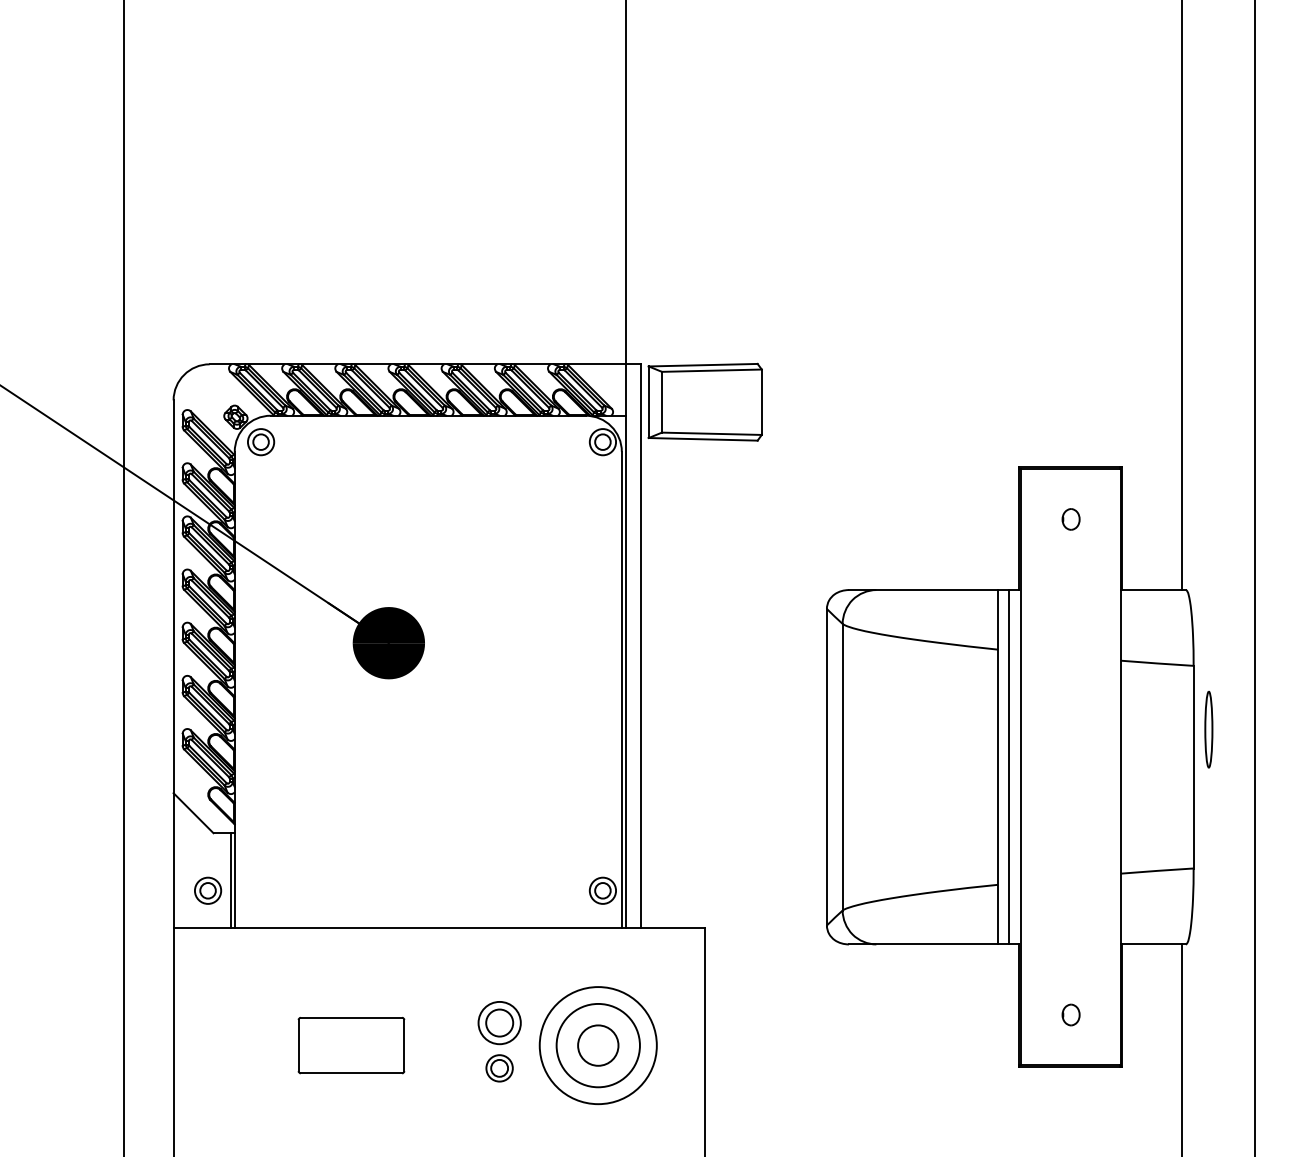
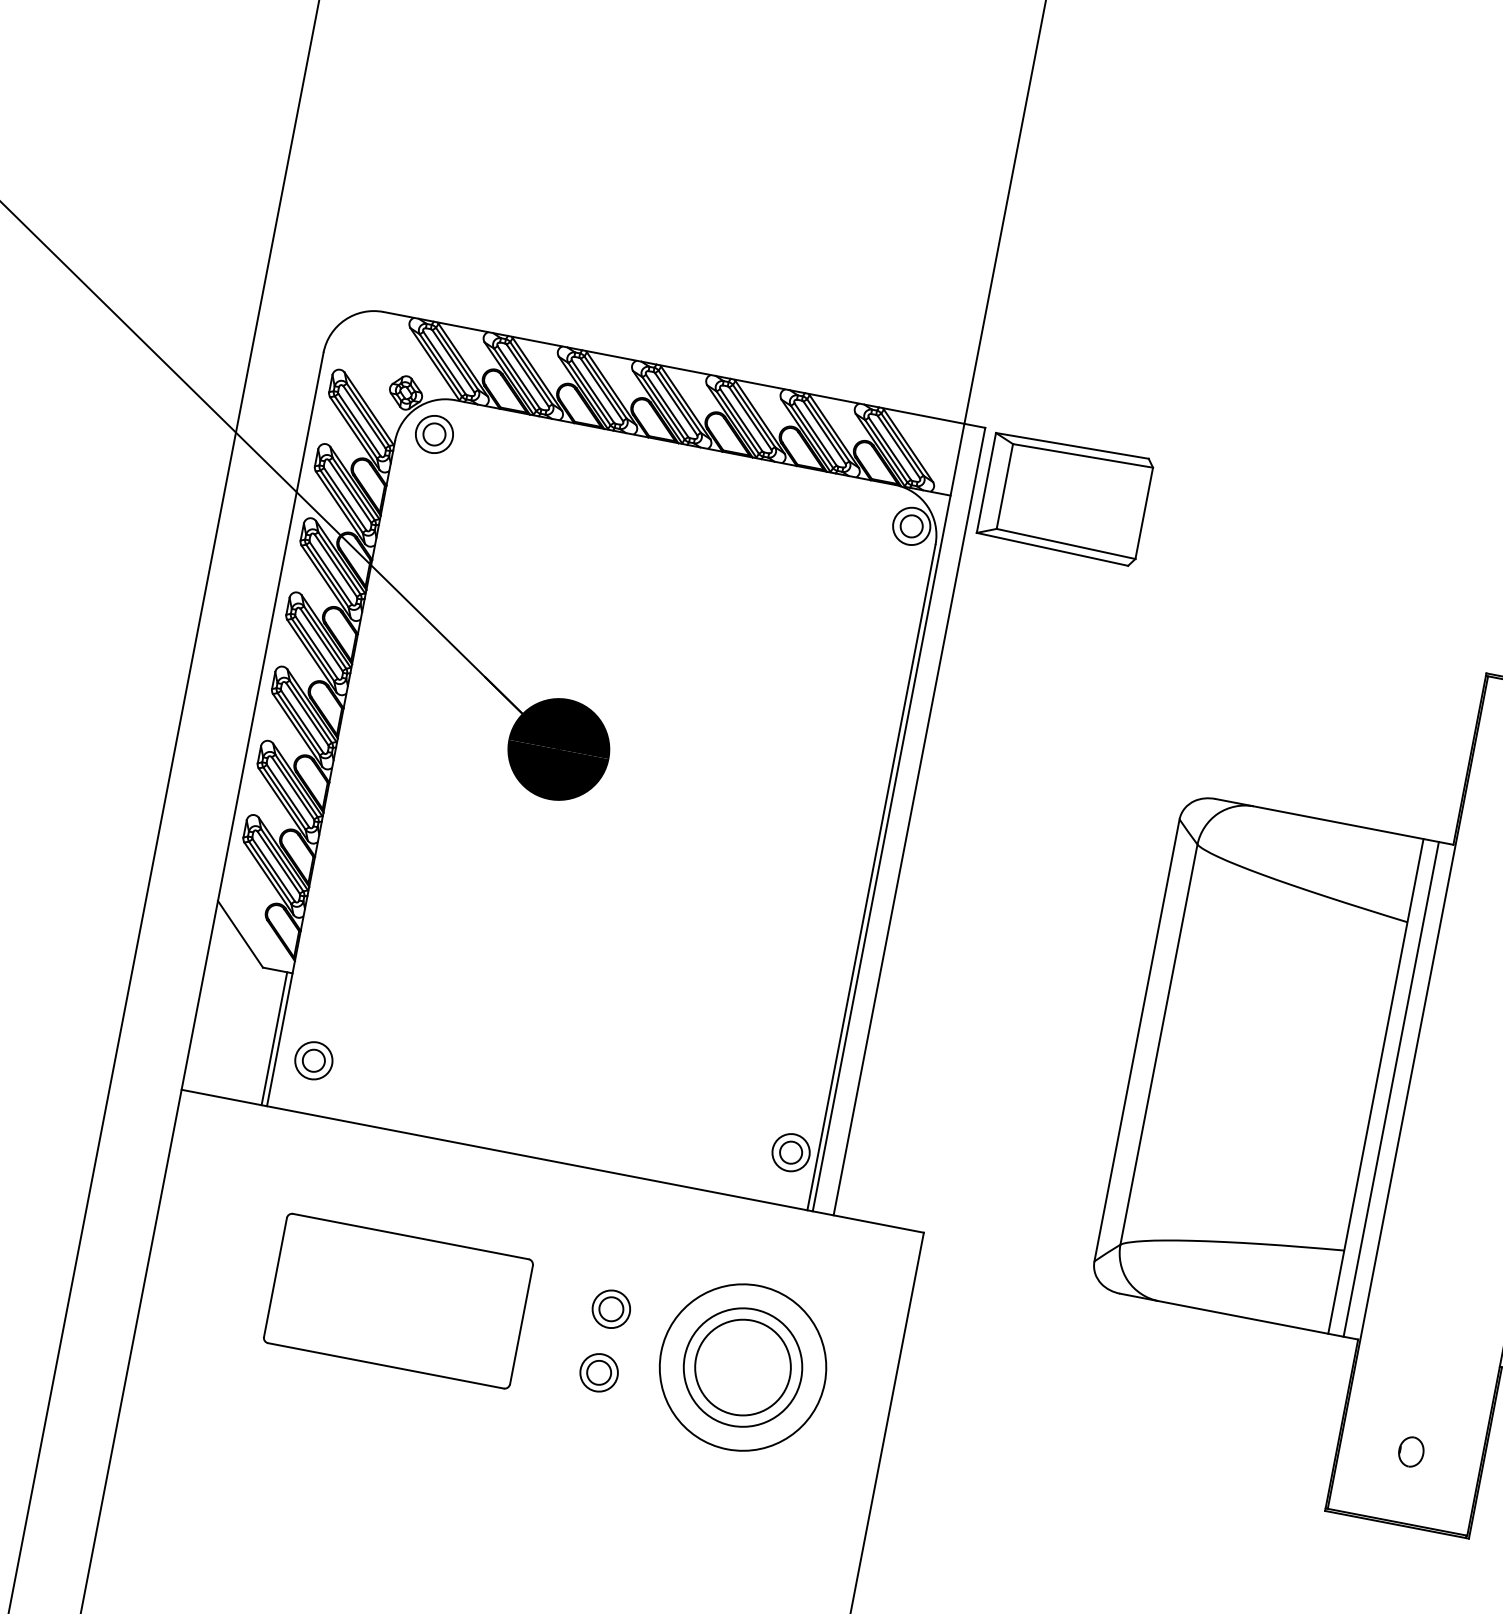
part: (208, 890) -> (314, 1060), moved
part: (499, 1022) -> (611, 1308), size x0.62
part: (351, 1045) -> (398, 1301), size x1.67
circle: (597, 1045) -> (741, 1367), size x1.67

